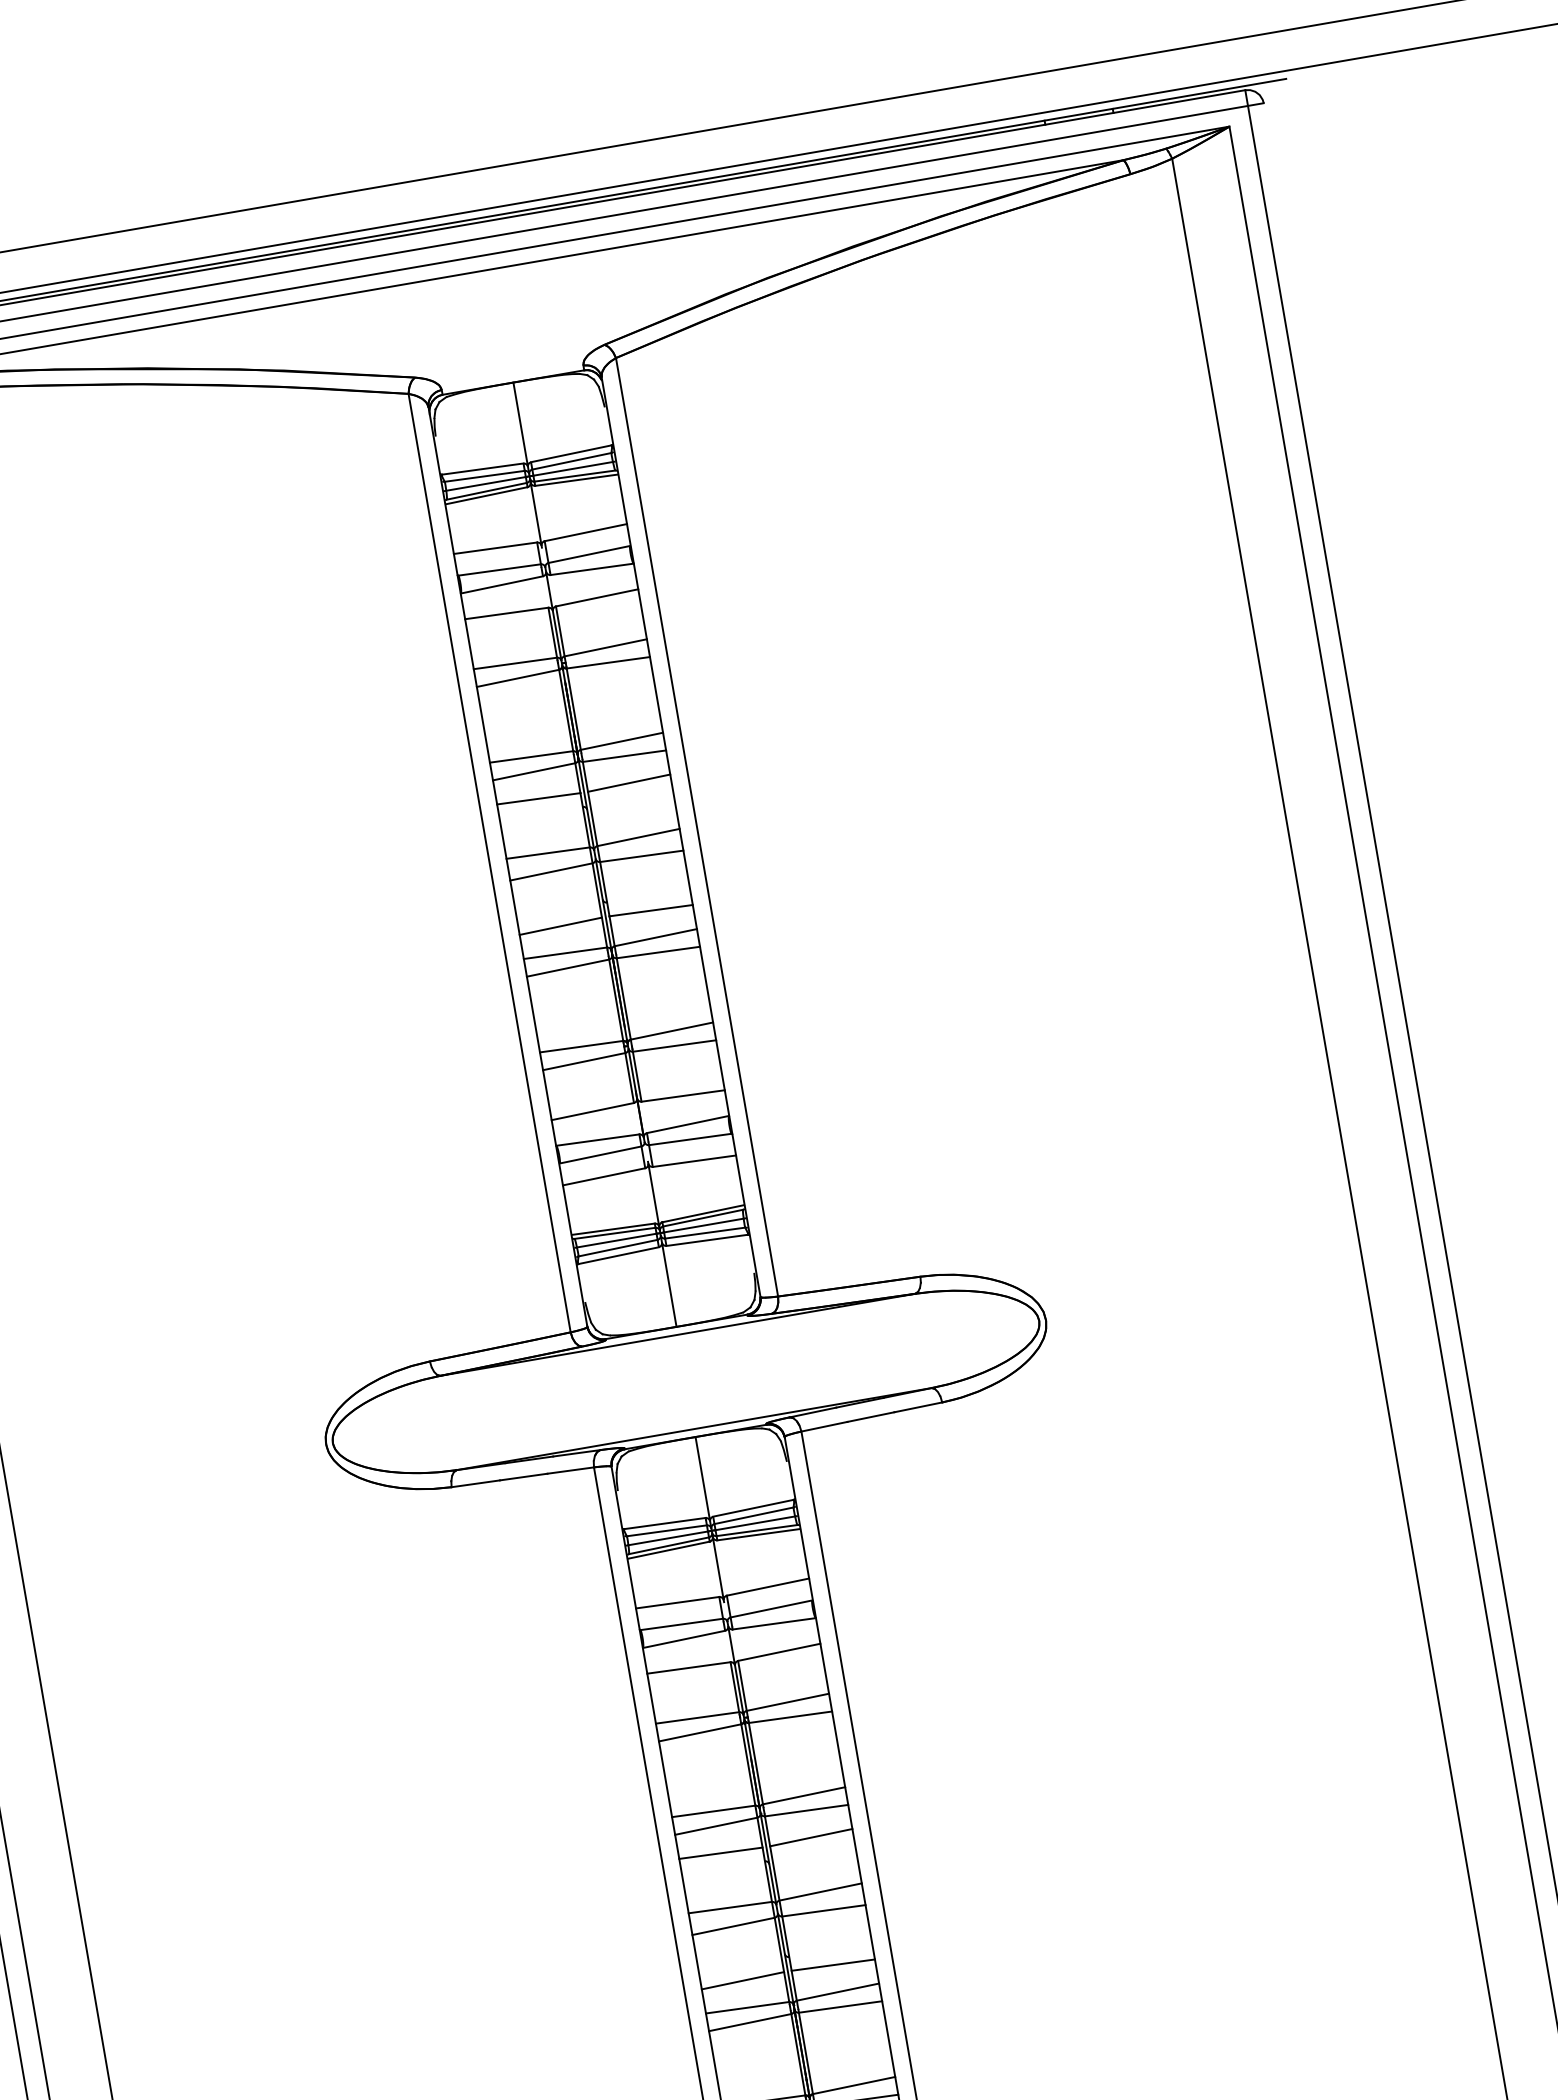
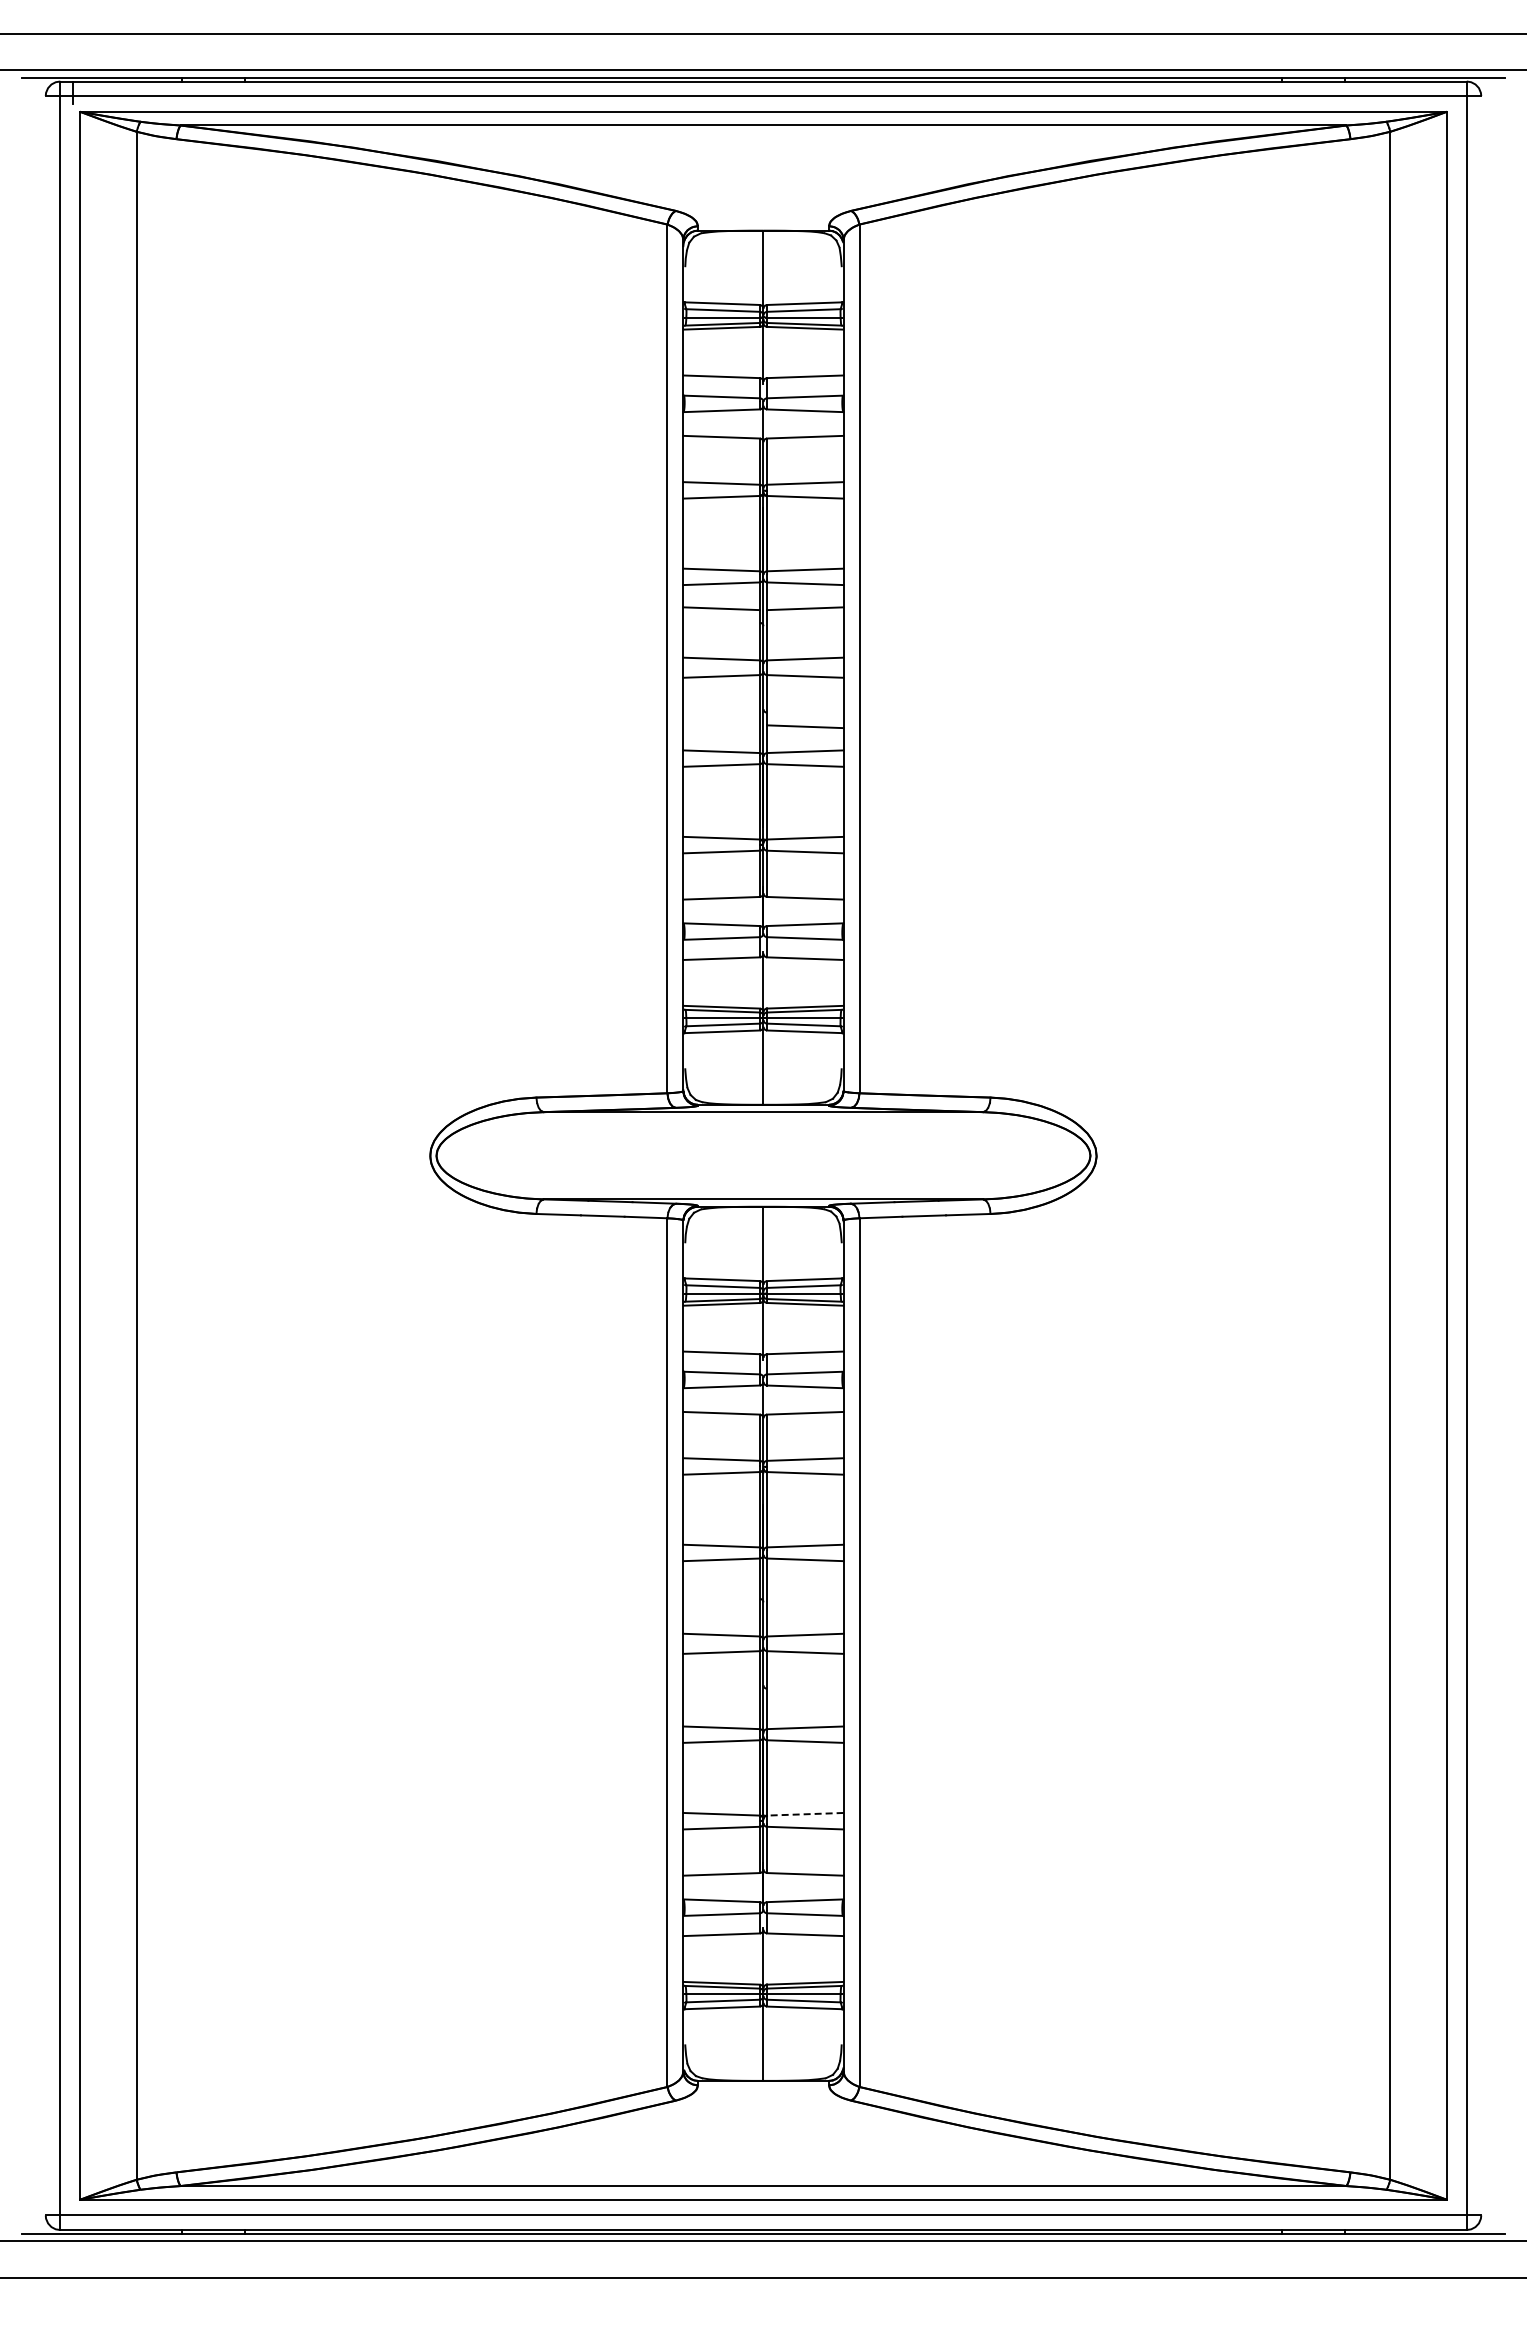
line: (560, 926) -> (721, 726), removed
line: (810, 1837) -> (804, 1584), removed
line: (720, 1852) -> (721, 1584), removed
line: (832, 1964) -> (804, 1702), removed
line: (742, 1980) -> (721, 1702), removed
line: (853, 2085) -> (804, 1814), solid -> dashed

